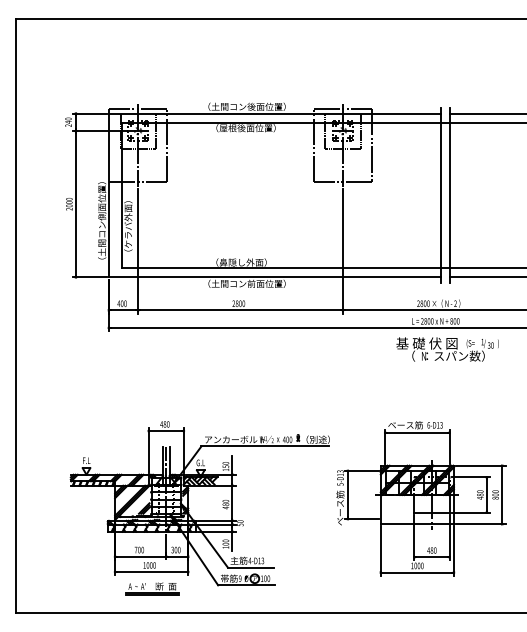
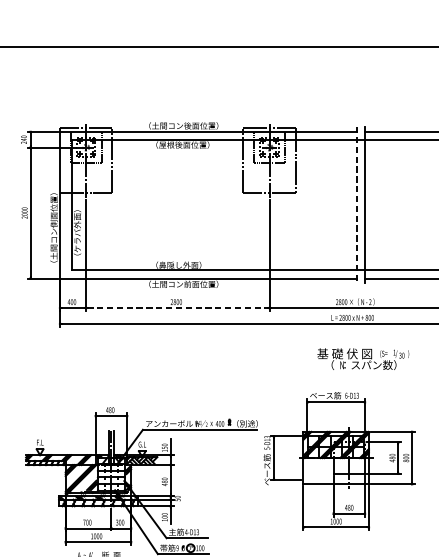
line: (440, 195) -> (356, 205), solid -> dashed
line: (241, 310) -> (178, 308), solid -> dashed
text: (447, 349) -> (363, 359), moved
part: (421, 498) -> (339, 461), moved

